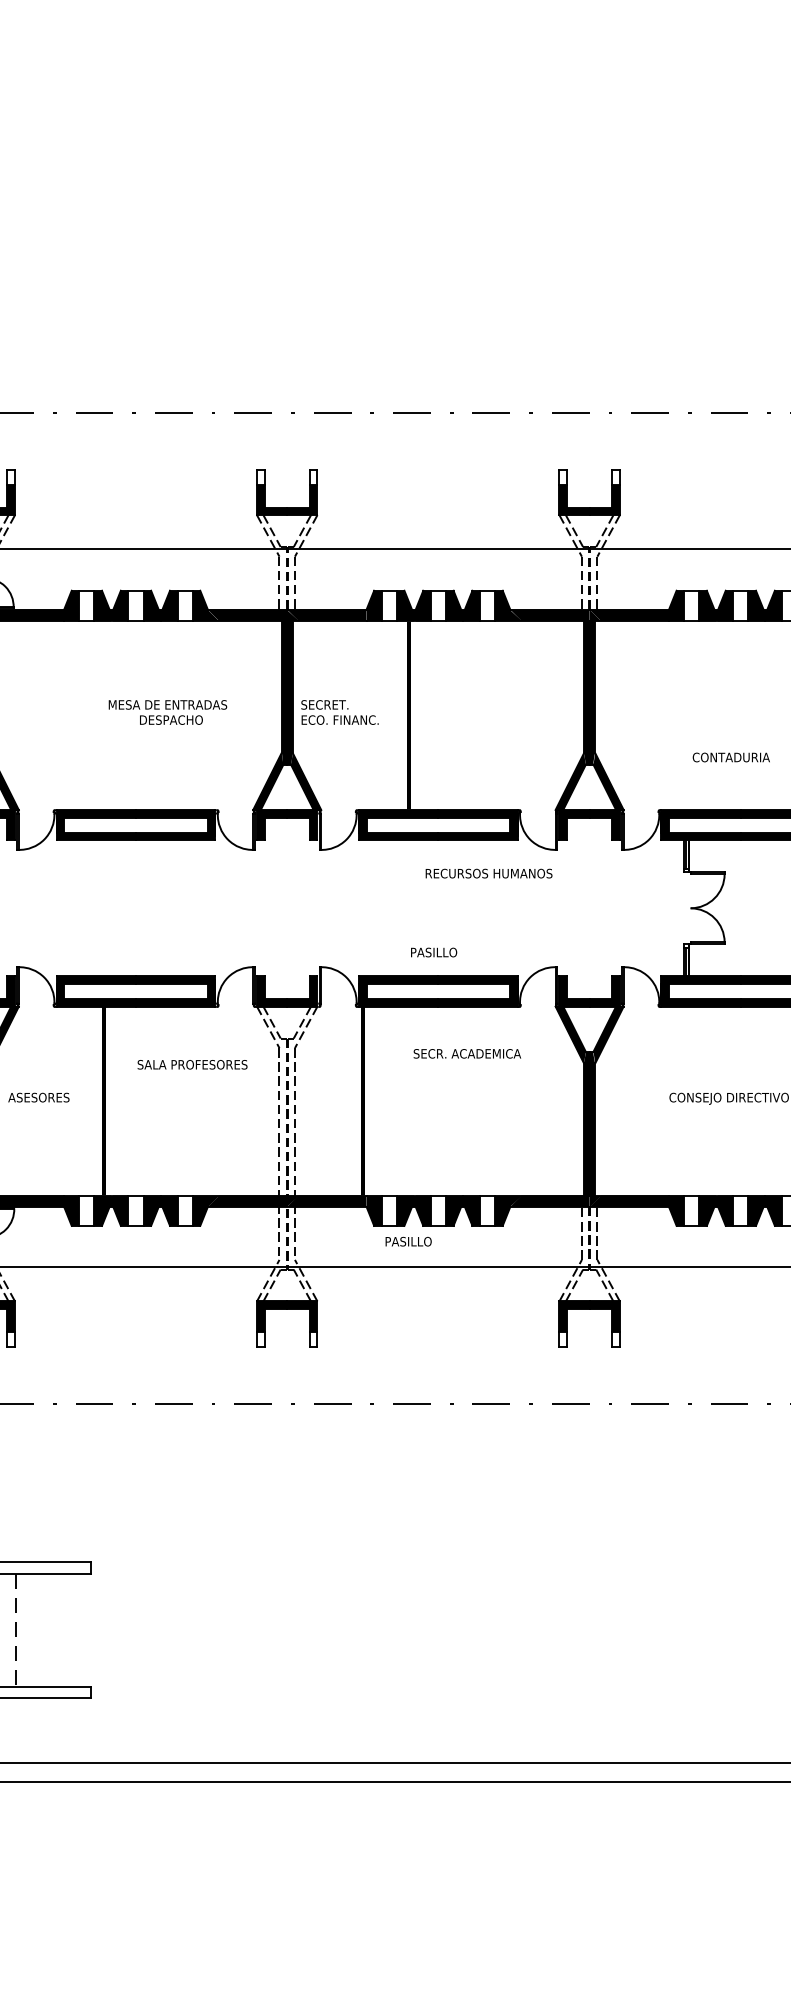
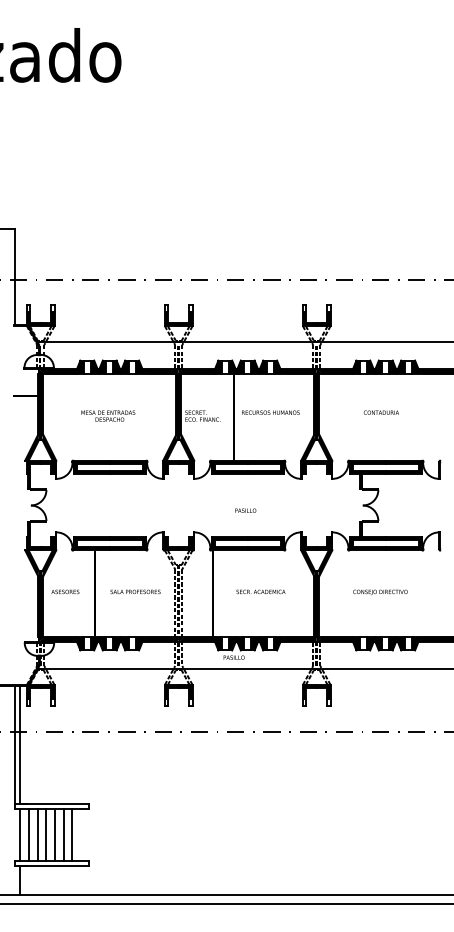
text: (168, 711) -> (108, 415), moved
text: (729, 757) -> (380, 412), moved
text: (488, 873) -> (270, 412), moved
text: (433, 952) -> (245, 510), moved
text: (466, 1052) -> (260, 591), moved
text: (192, 1063) -> (135, 591), moved
line: (34, 1629) -> (63, 834), added
line: (54, 1629) -> (72, 834), added
line: (14, 1631) -> (54, 835), dashed -> solid

